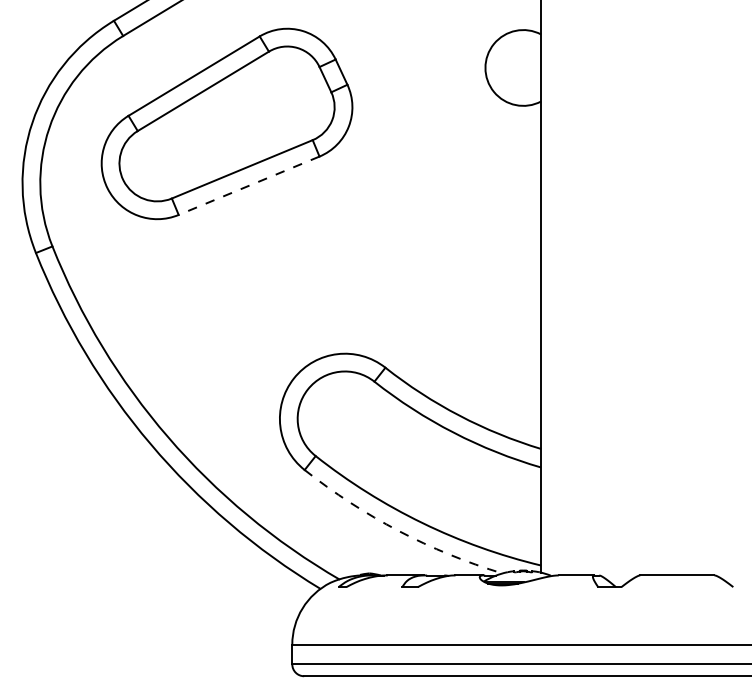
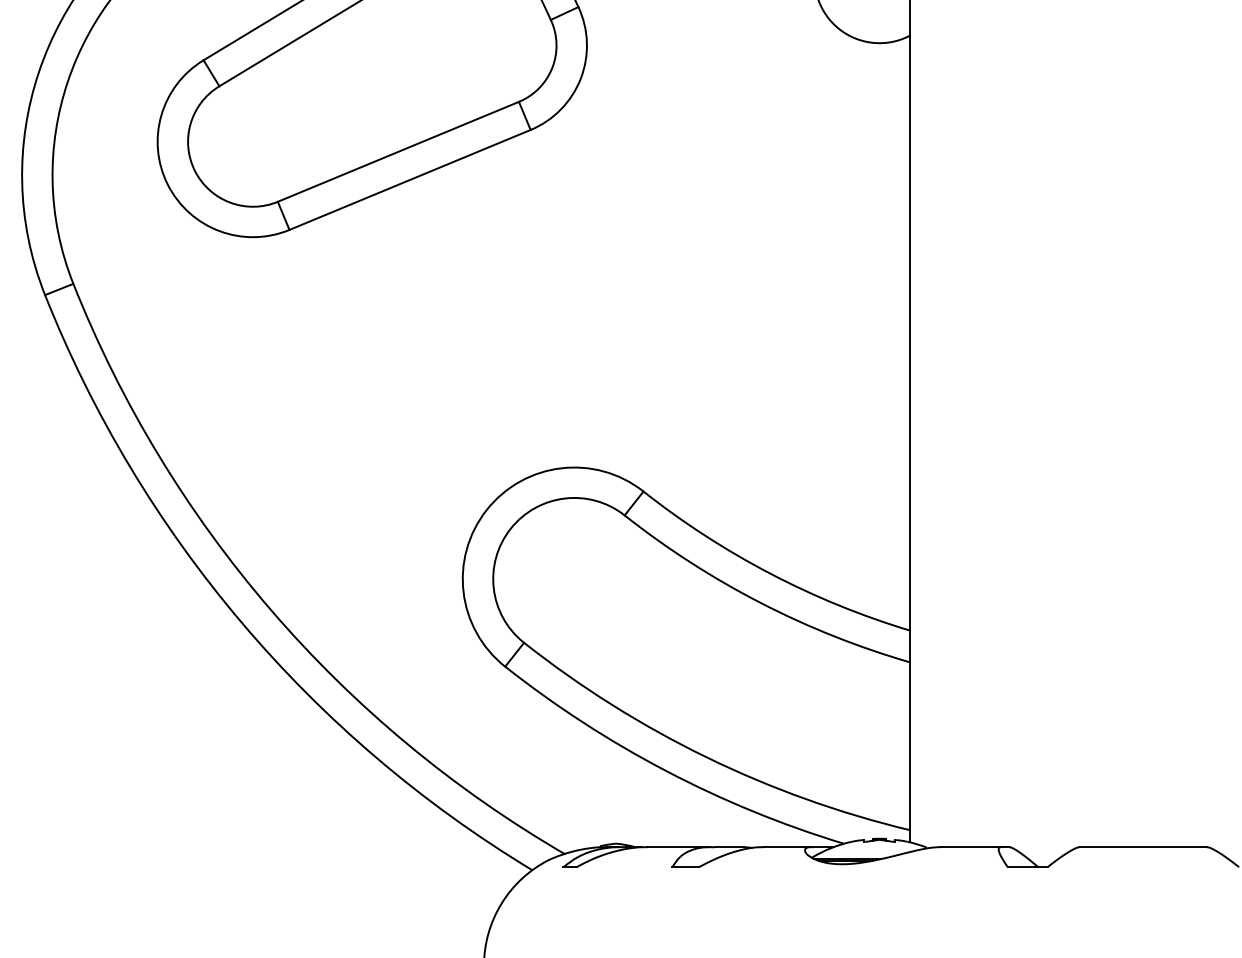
line: (248, 185) -> (409, 179), dashed -> solid
arc: (398, 531) -> (665, 771), dashed -> solid

